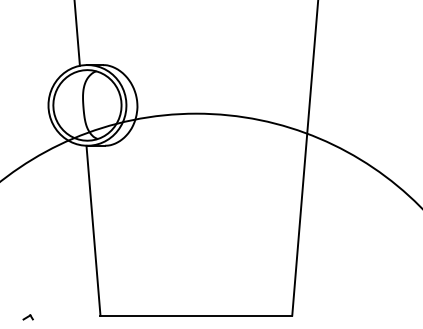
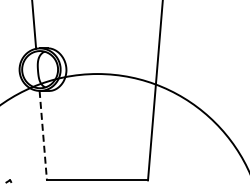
line: (93, 230) -> (43, 135), solid -> dashed

